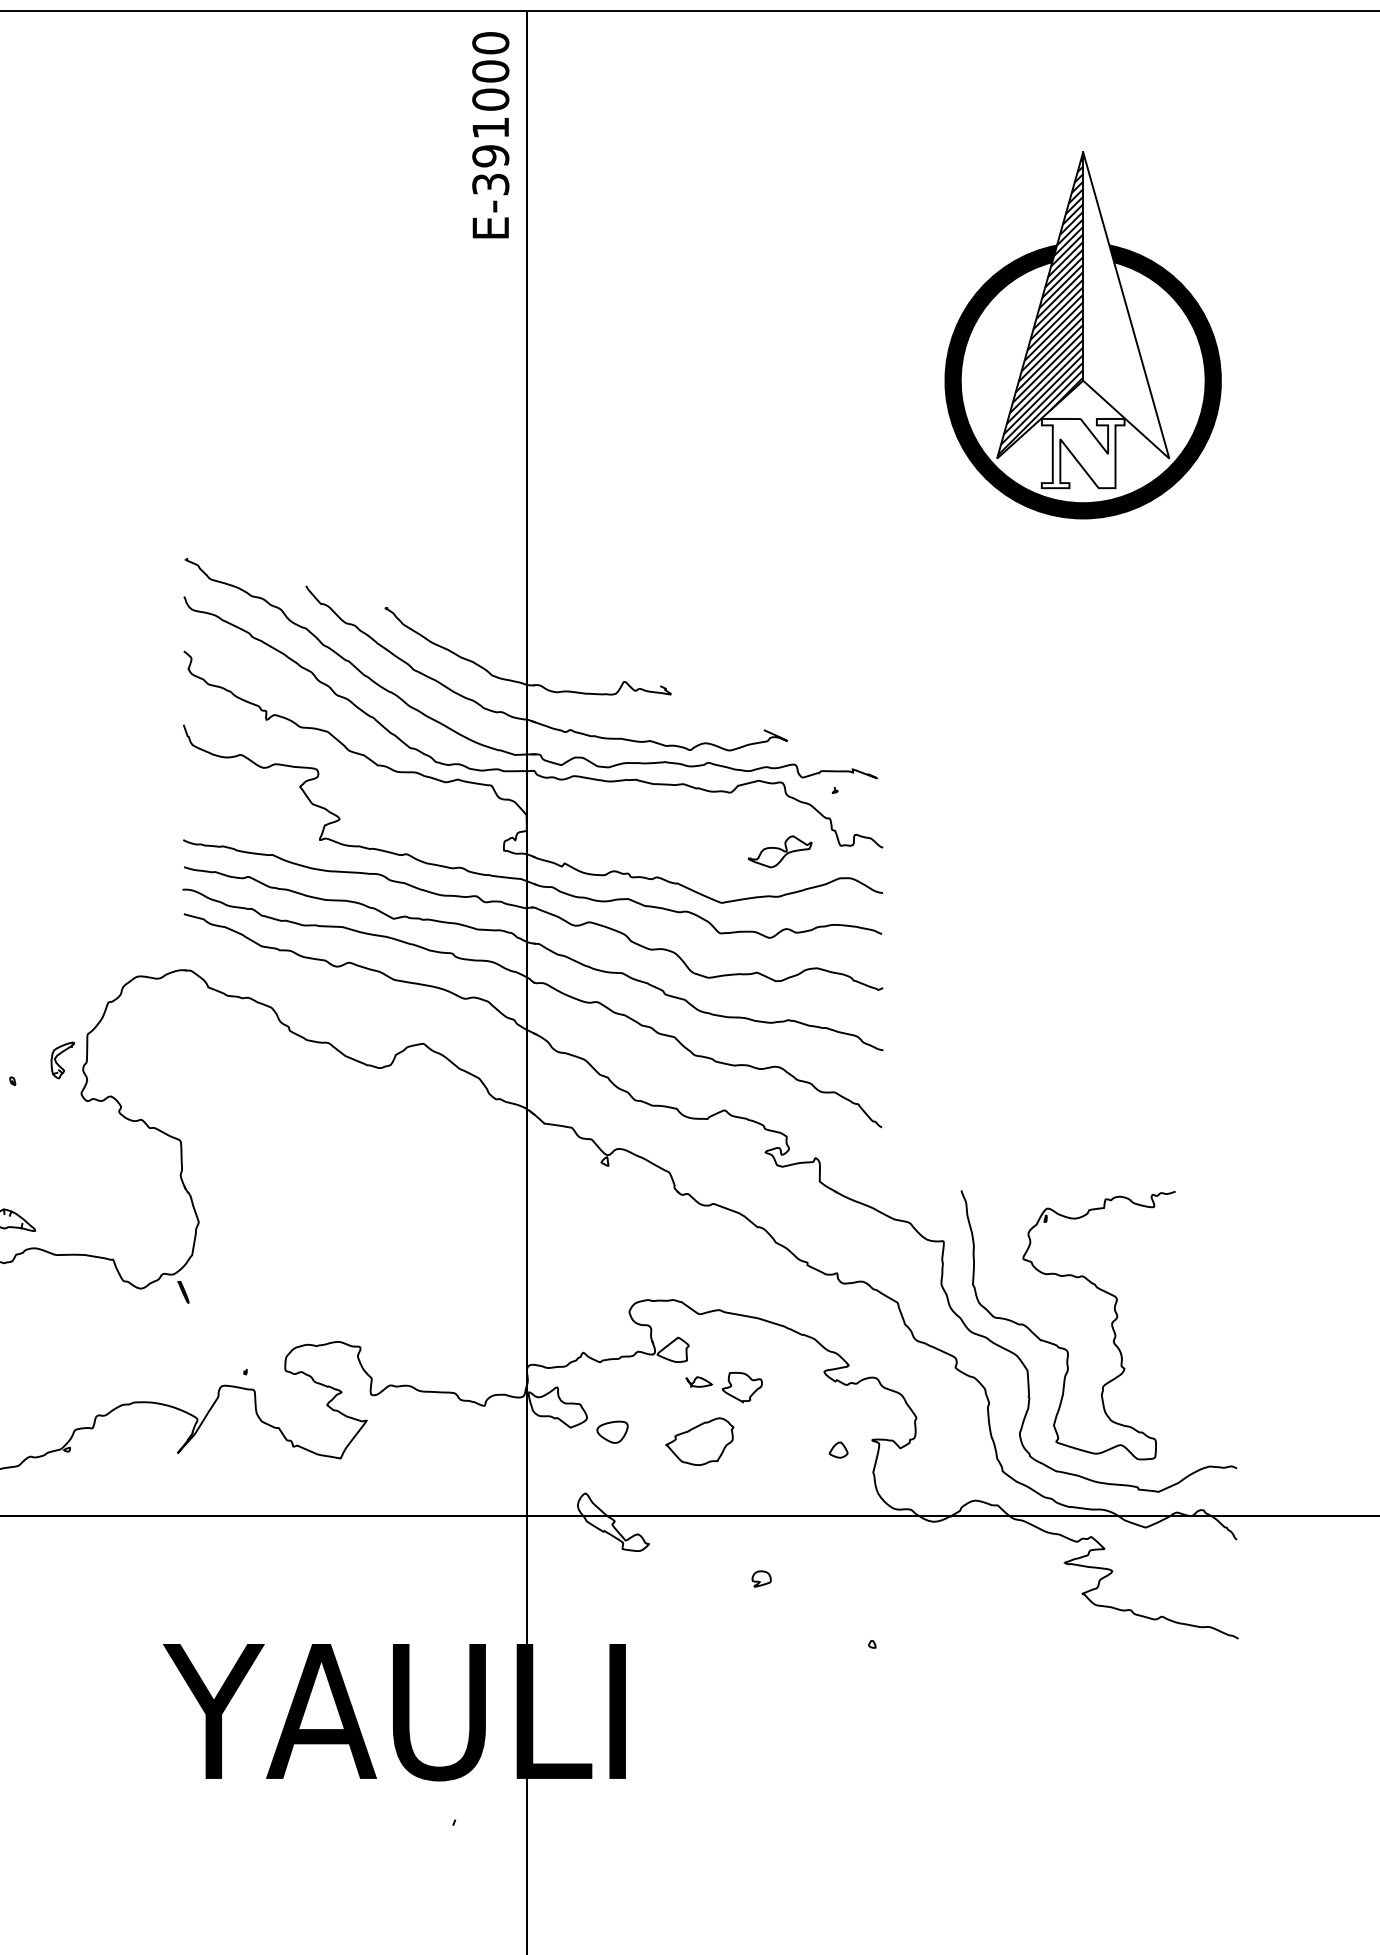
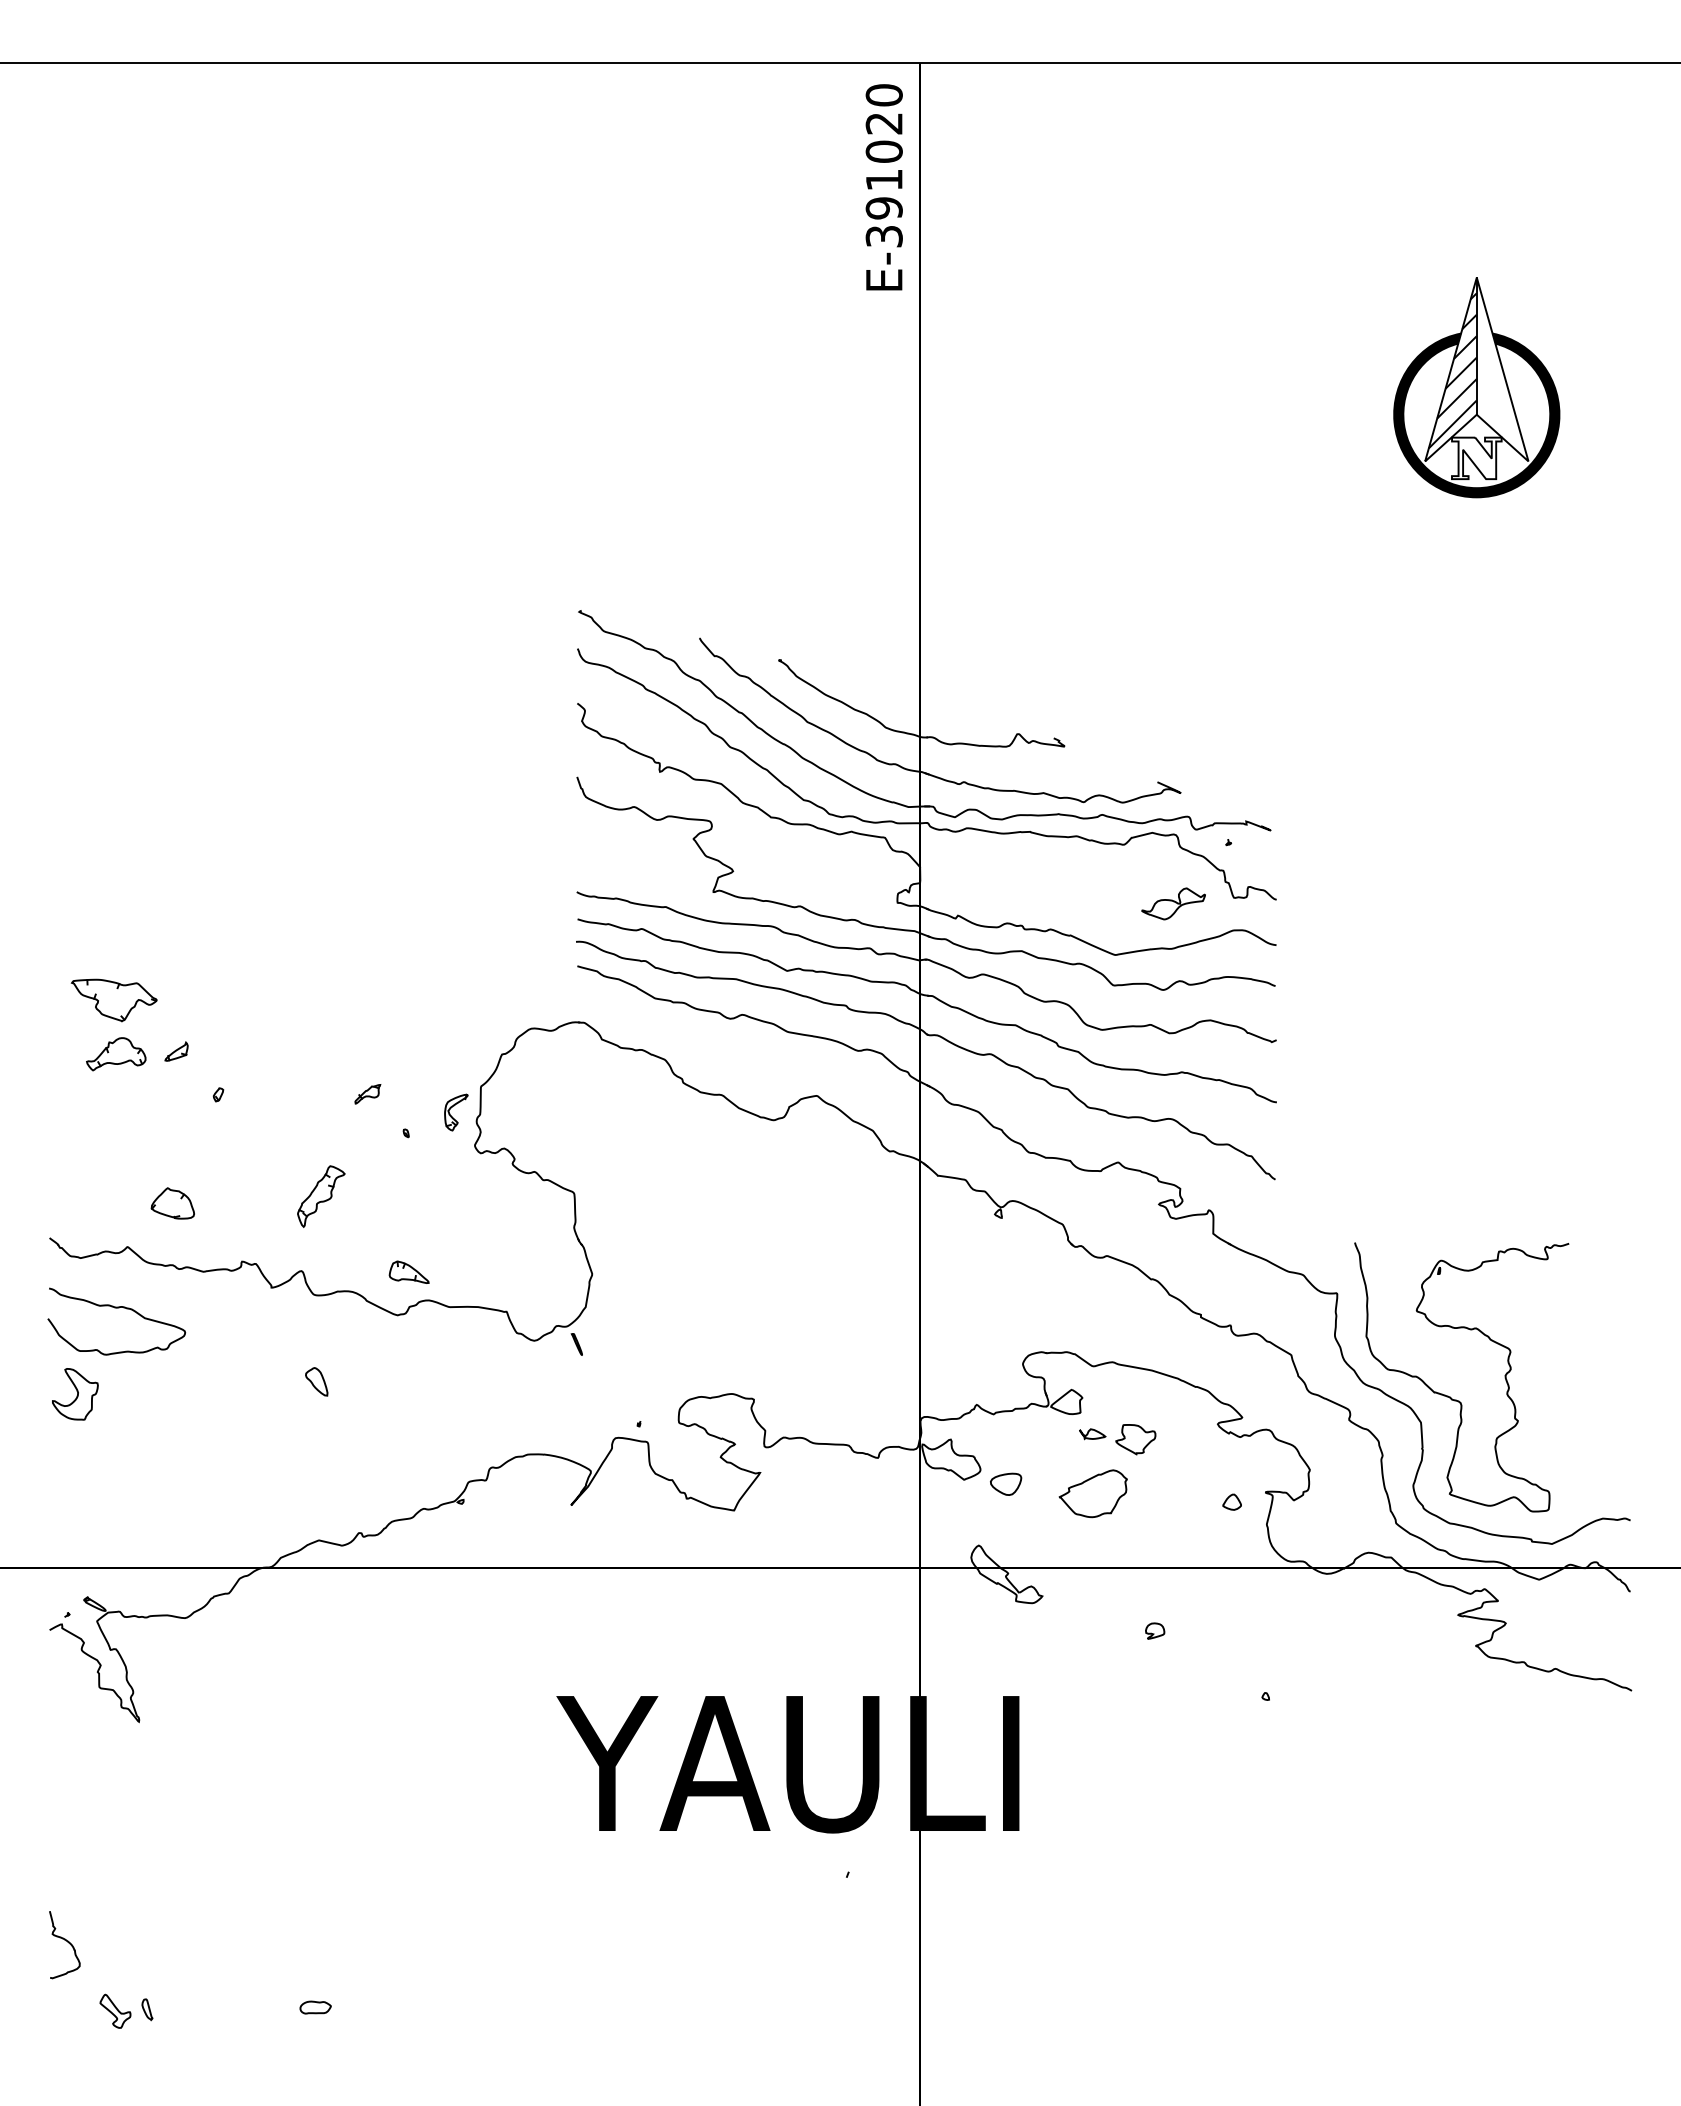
text: (490, 71) -> (883, 123), E-391000 -> E-391020
part: (1083, 335) -> (1476, 387), size x0.6

